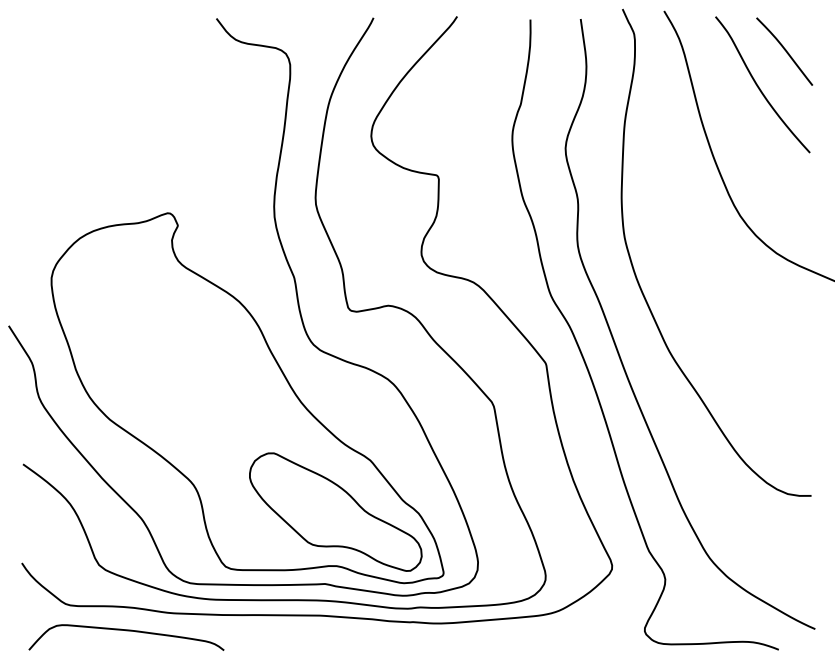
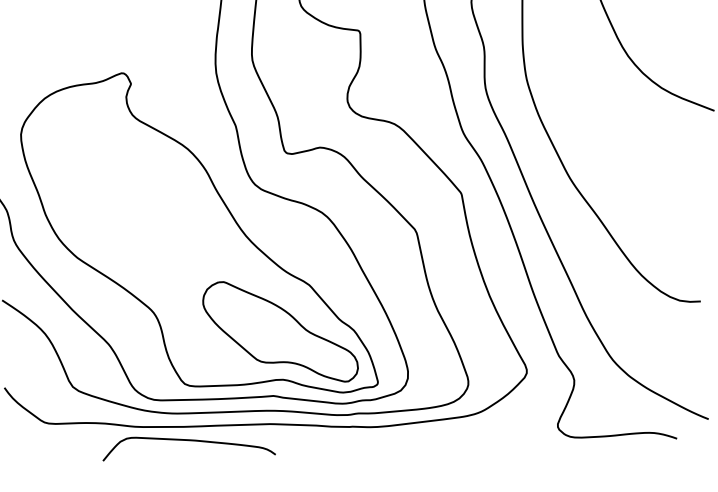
curve: (126, 631) -> (188, 441), moved

